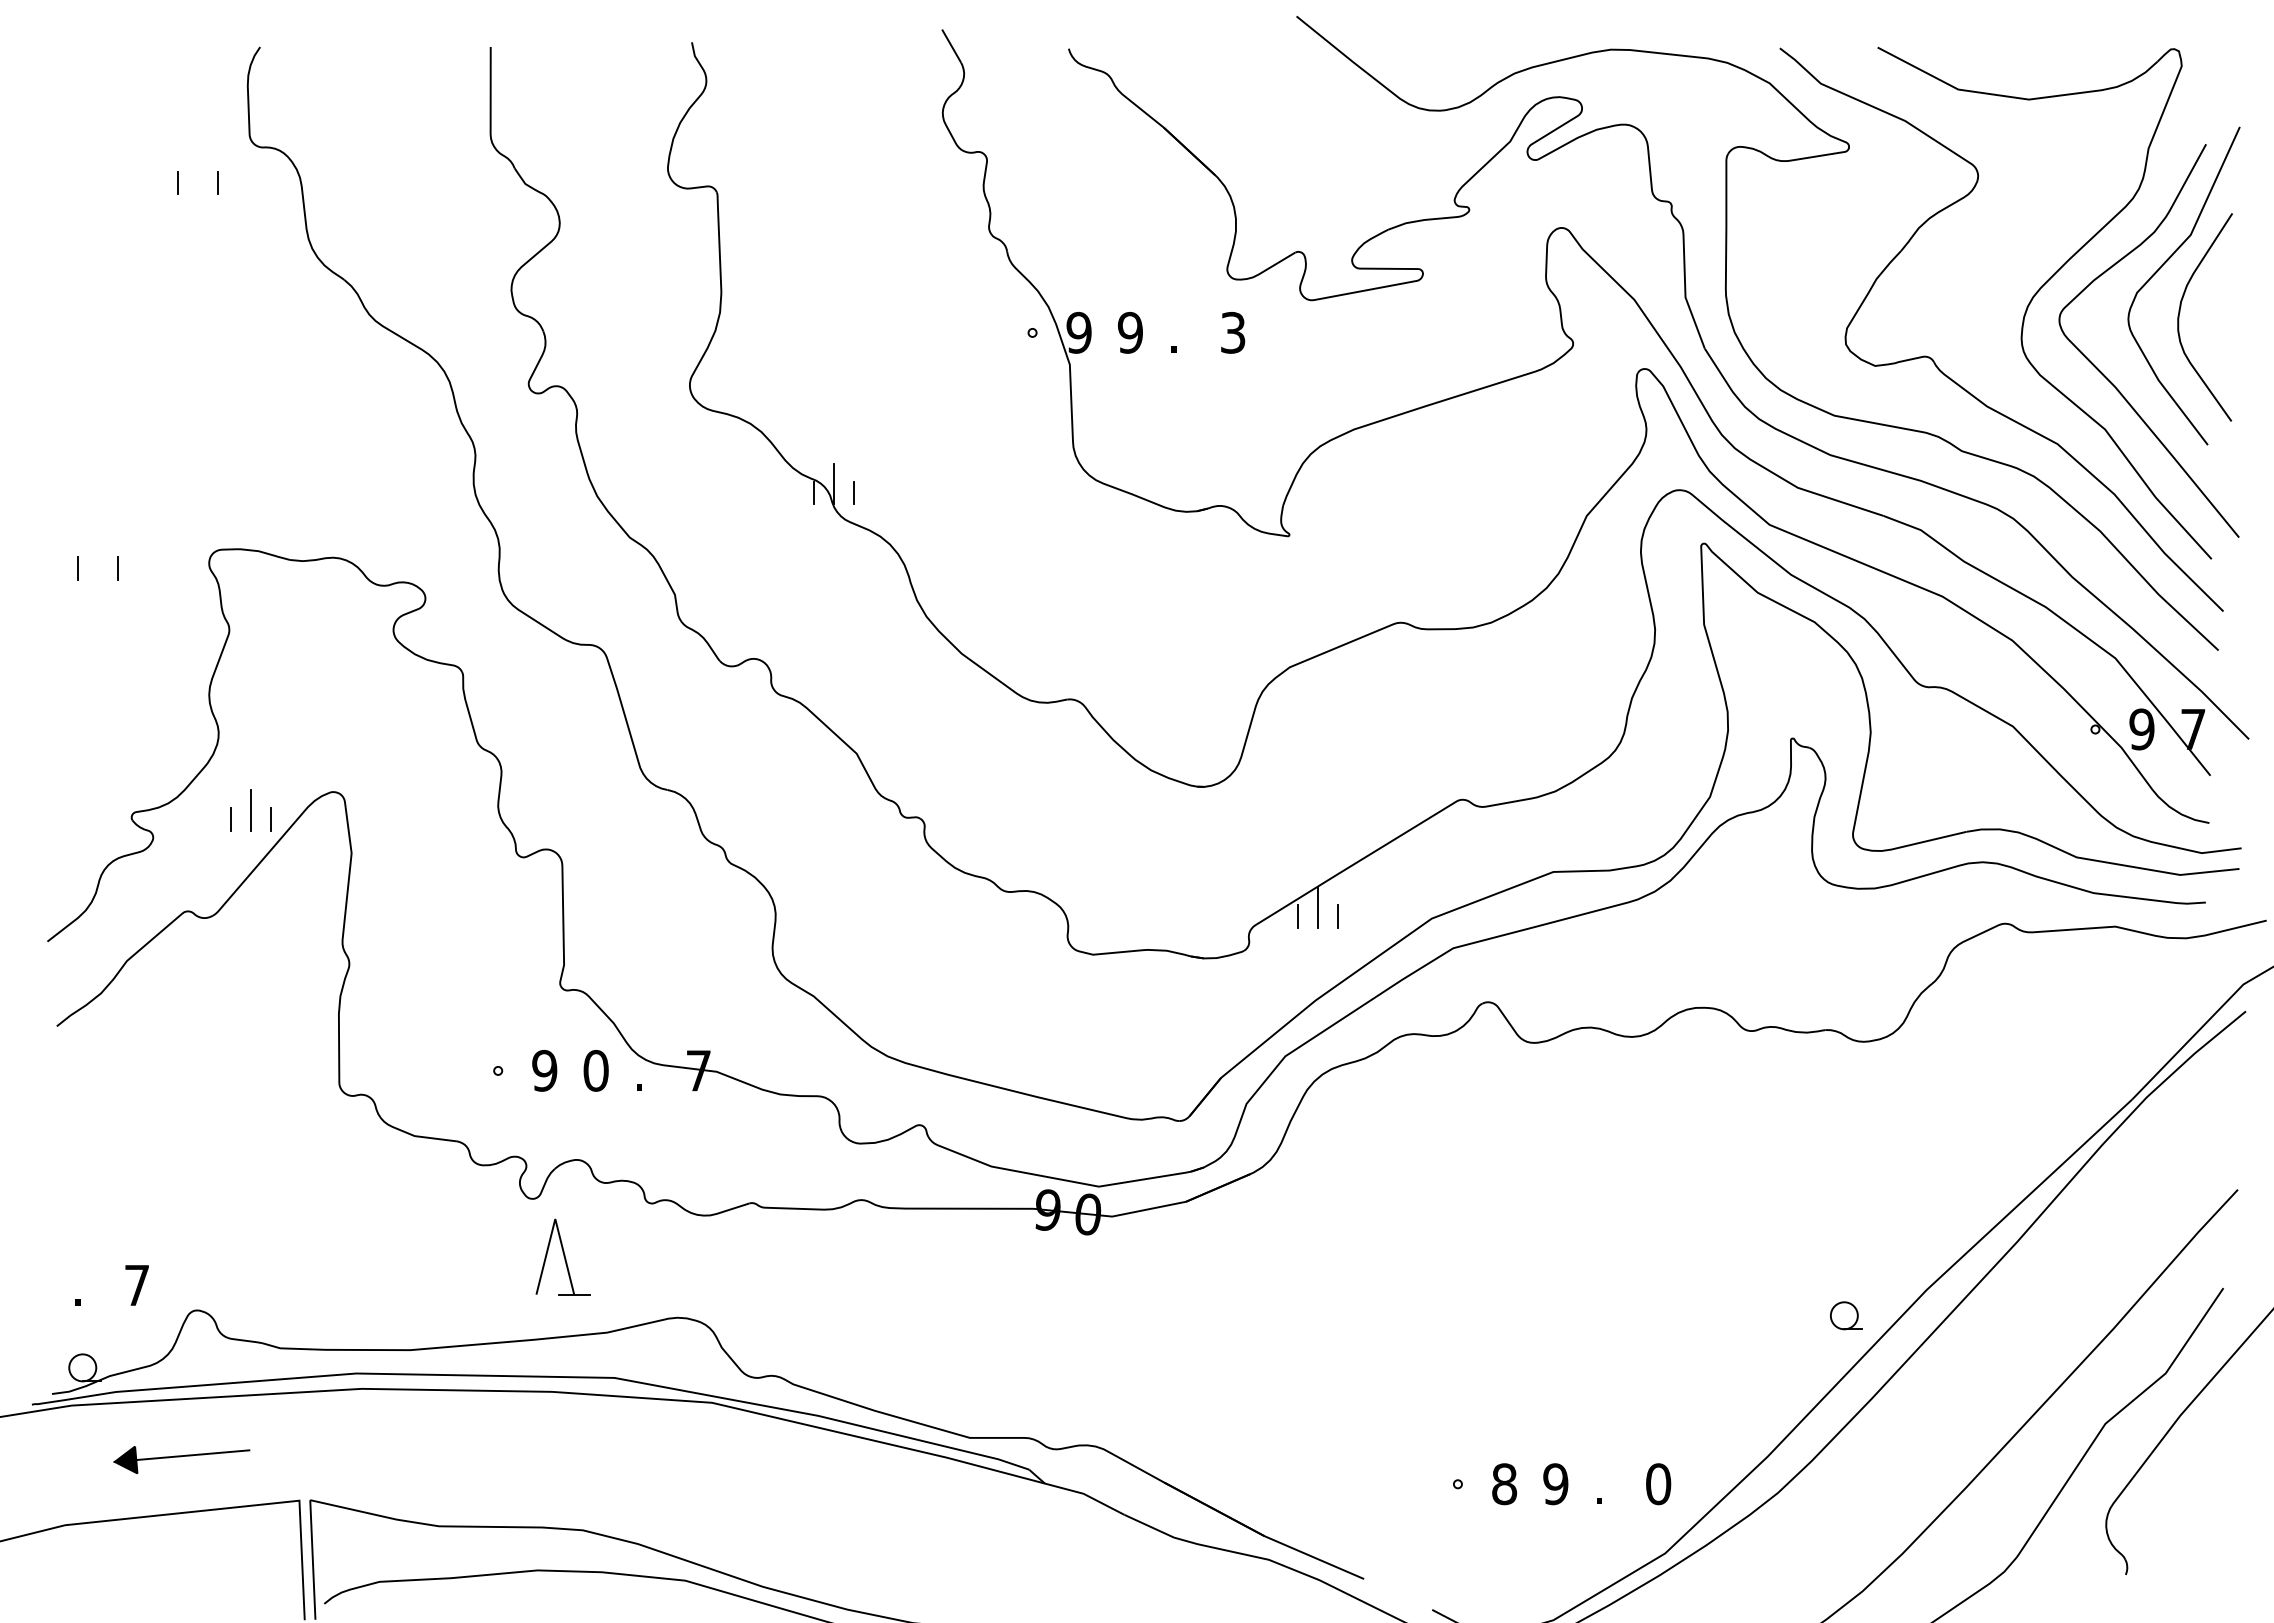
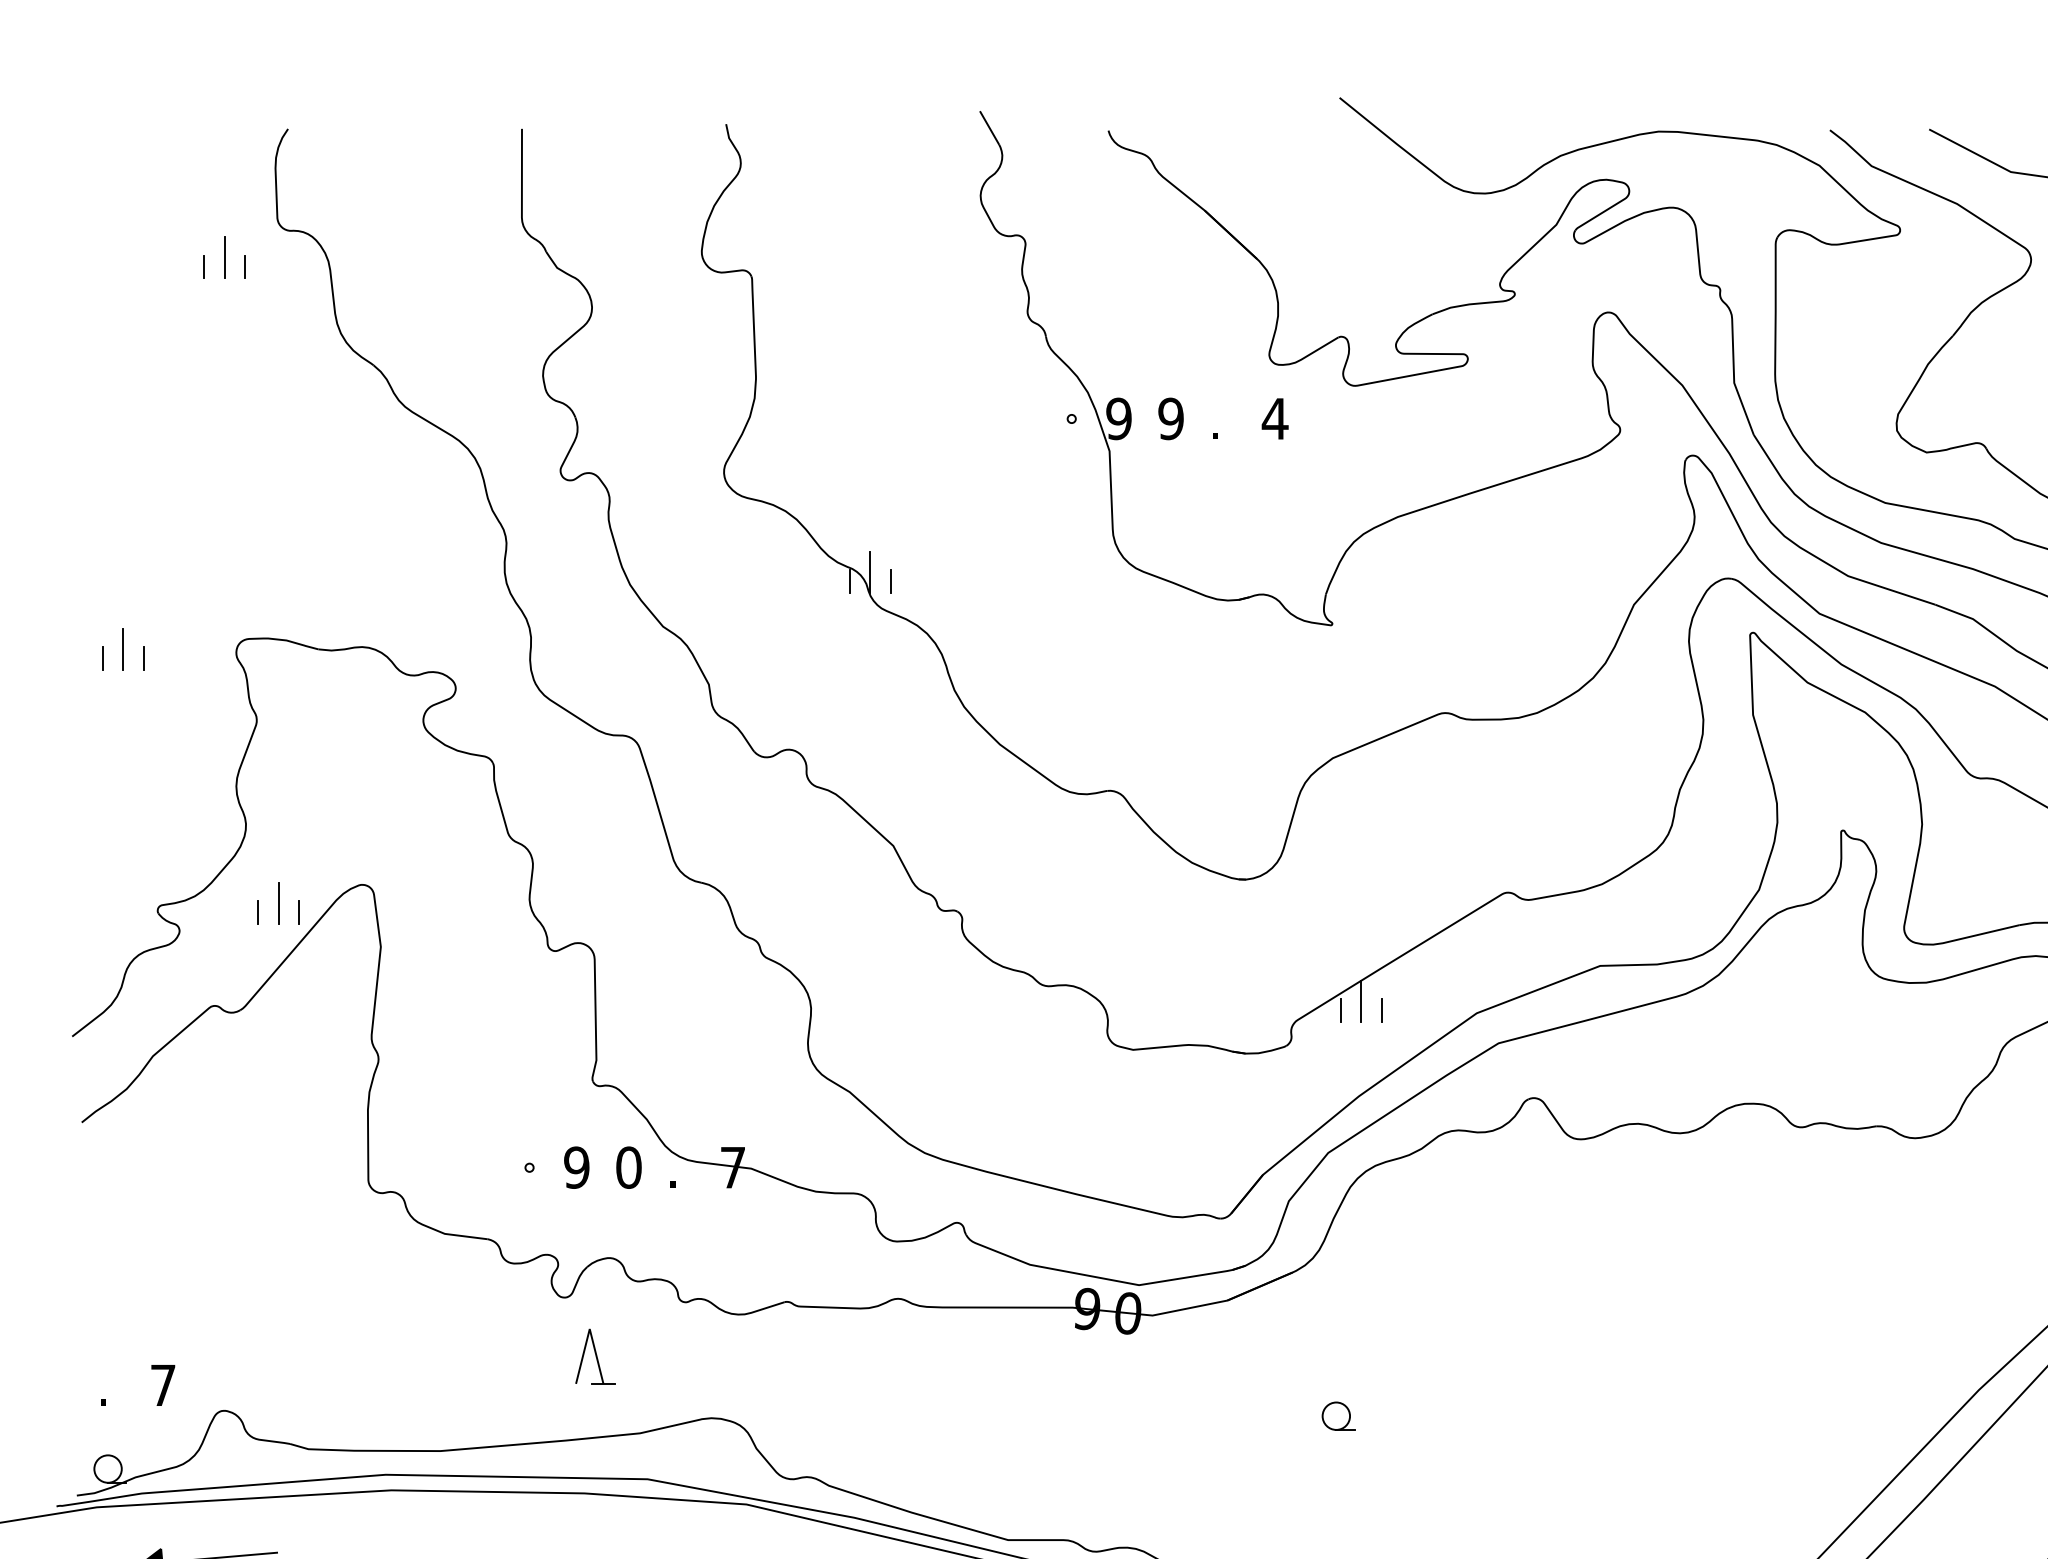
line: (197, 173) -> (224, 257), added
text: (1232, 332) -> (1274, 418), 3 -> 4
line: (97, 559) -> (123, 648), added
part: (562, 1256) -> (594, 1356), size x0.71
part: (1846, 1315) -> (1338, 1415), moved

